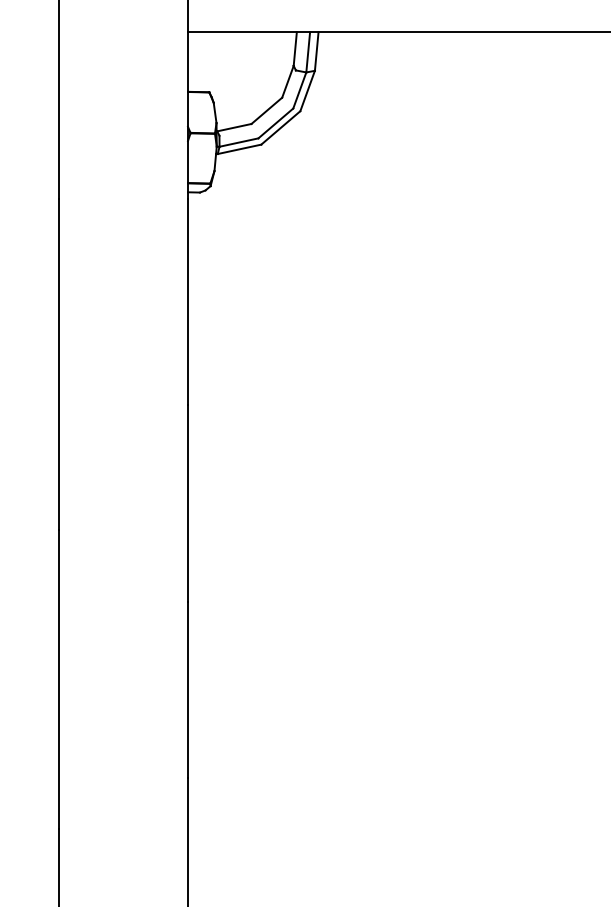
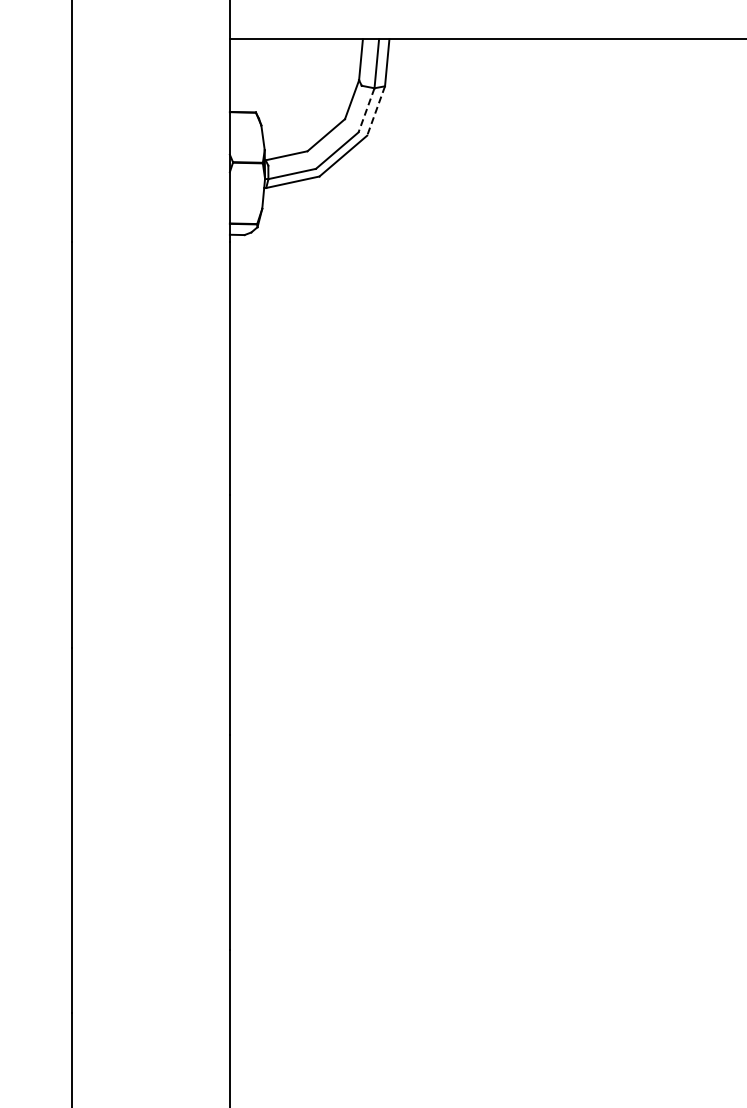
line: (299, 90) -> (366, 110), solid -> dashed
line: (307, 91) -> (375, 111), solid -> dashed

